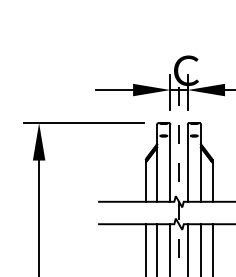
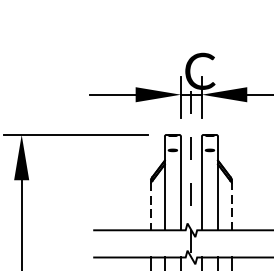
line: (145, 182) -> (150, 206), solid -> dashed
line: (212, 182) -> (232, 206), solid -> dashed

